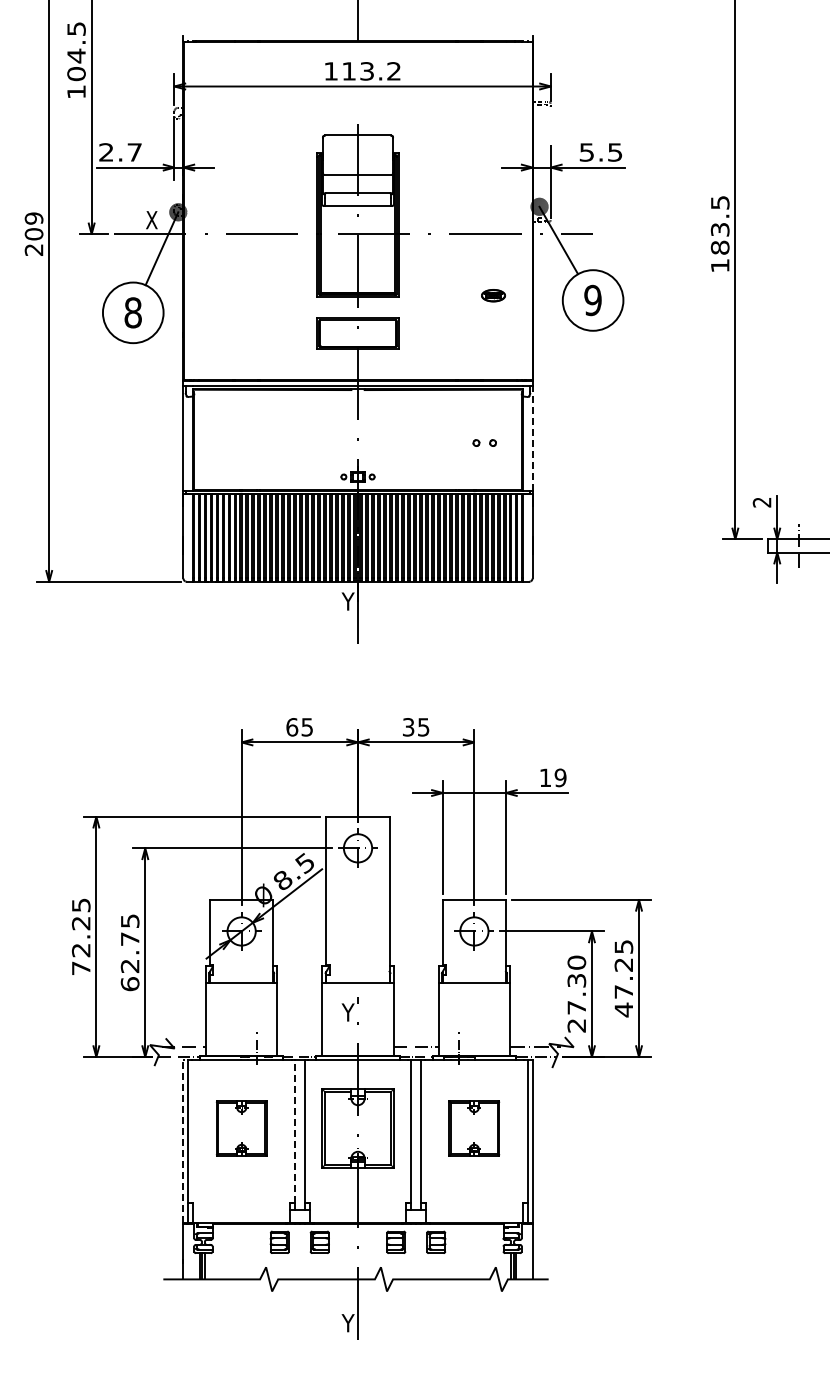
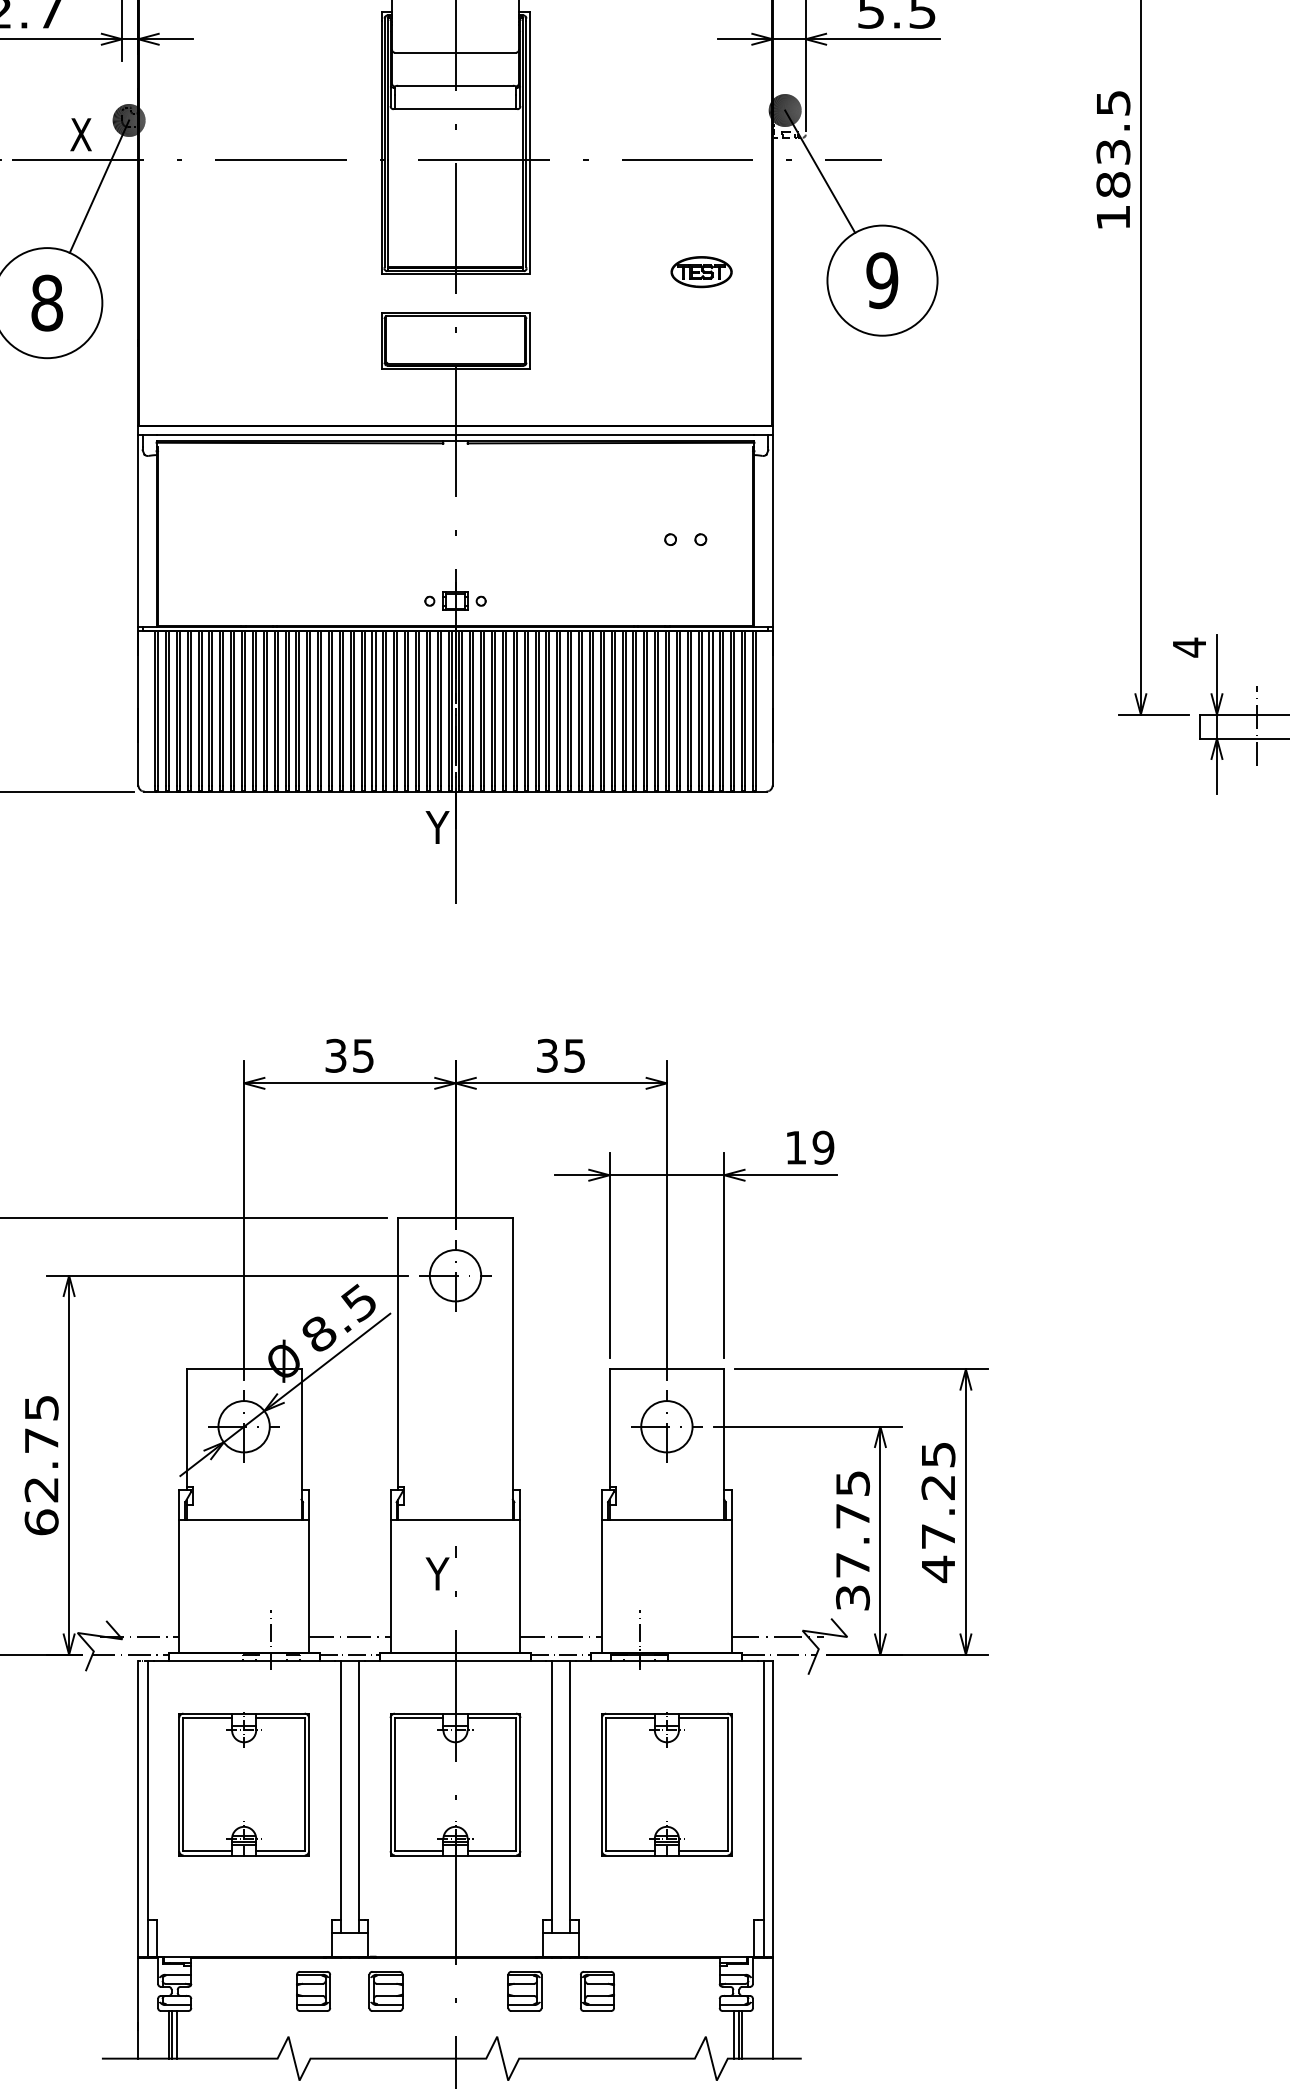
part: (493, 295) -> (701, 271), size x1.43
line: (532, 438) -> (772, 531), dashed -> solid
text: (761, 502) -> (1188, 647), 2 -> 4
text: (292, 727) -> (336, 1056), 65 -> 35
text: (576, 993) -> (852, 1539), 27.30 -> 37.75
line: (299, 1047) -> (349, 1637), added
part: (241, 1128) -> (243, 1784), size x1.43
part: (473, 1128) -> (665, 1784), size x1.43
line: (294, 1131) -> (340, 1790), dashed -> solid
line: (183, 1141) -> (138, 1808), dashed -> solid

